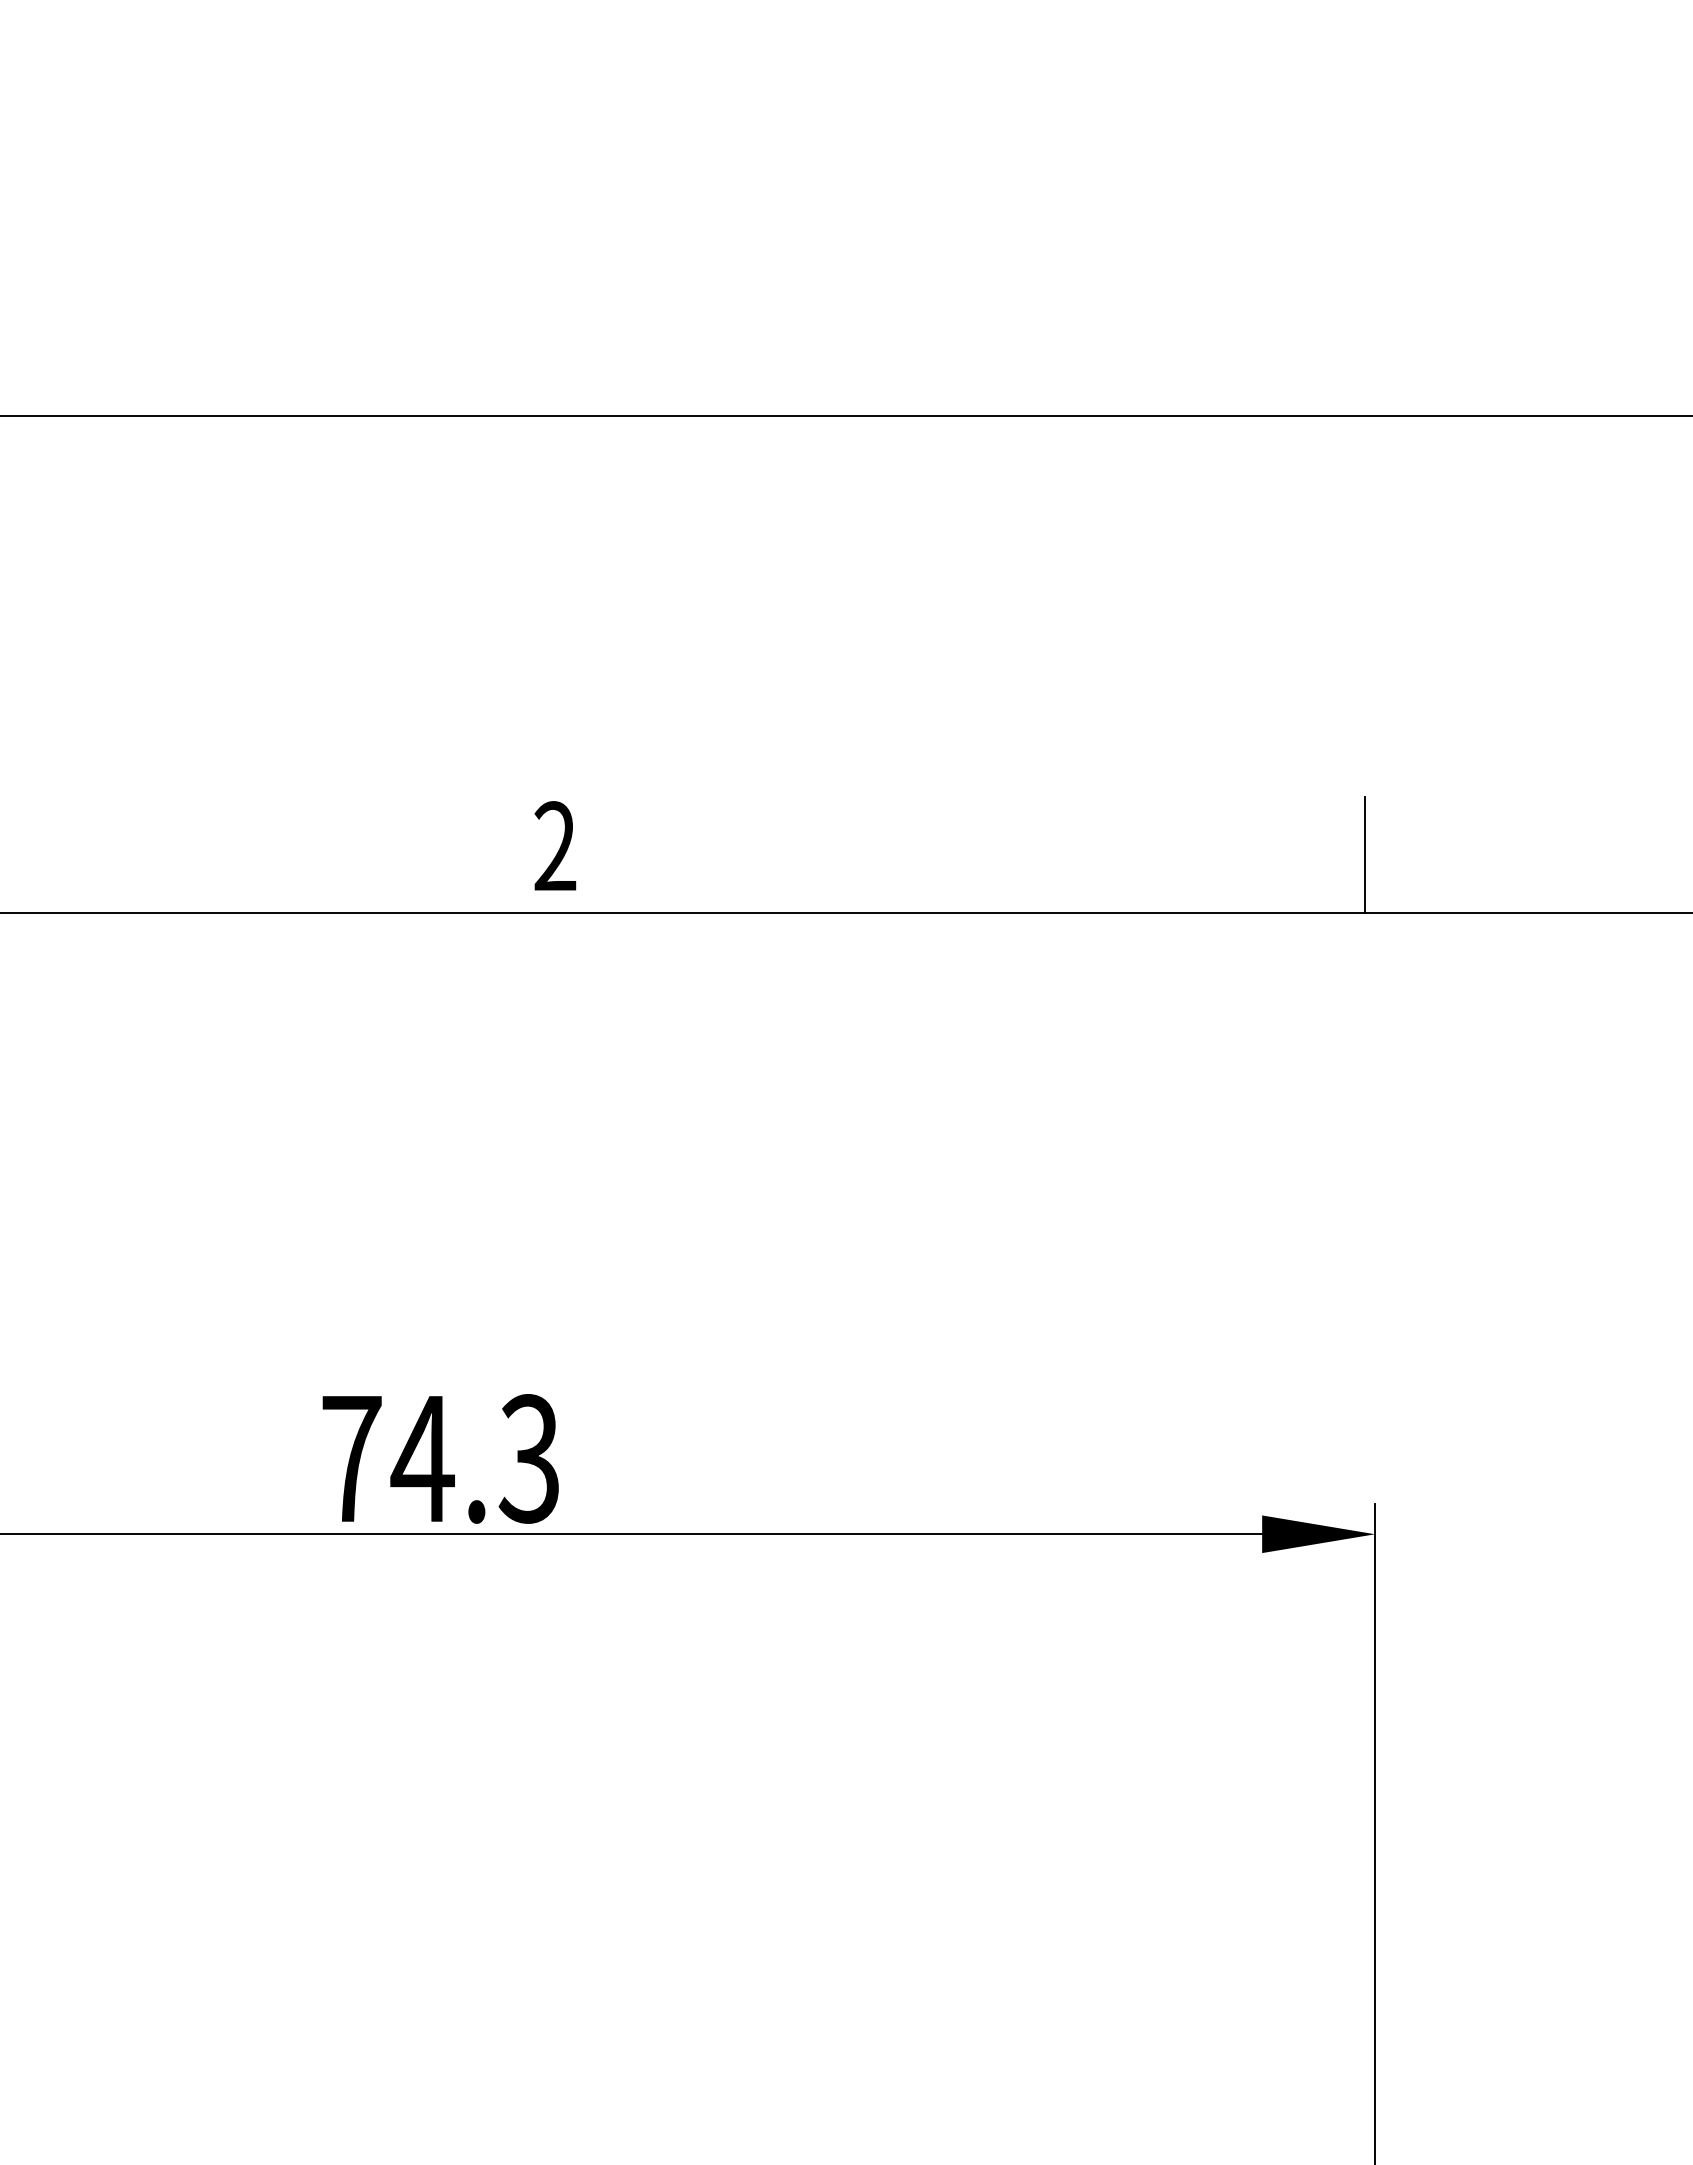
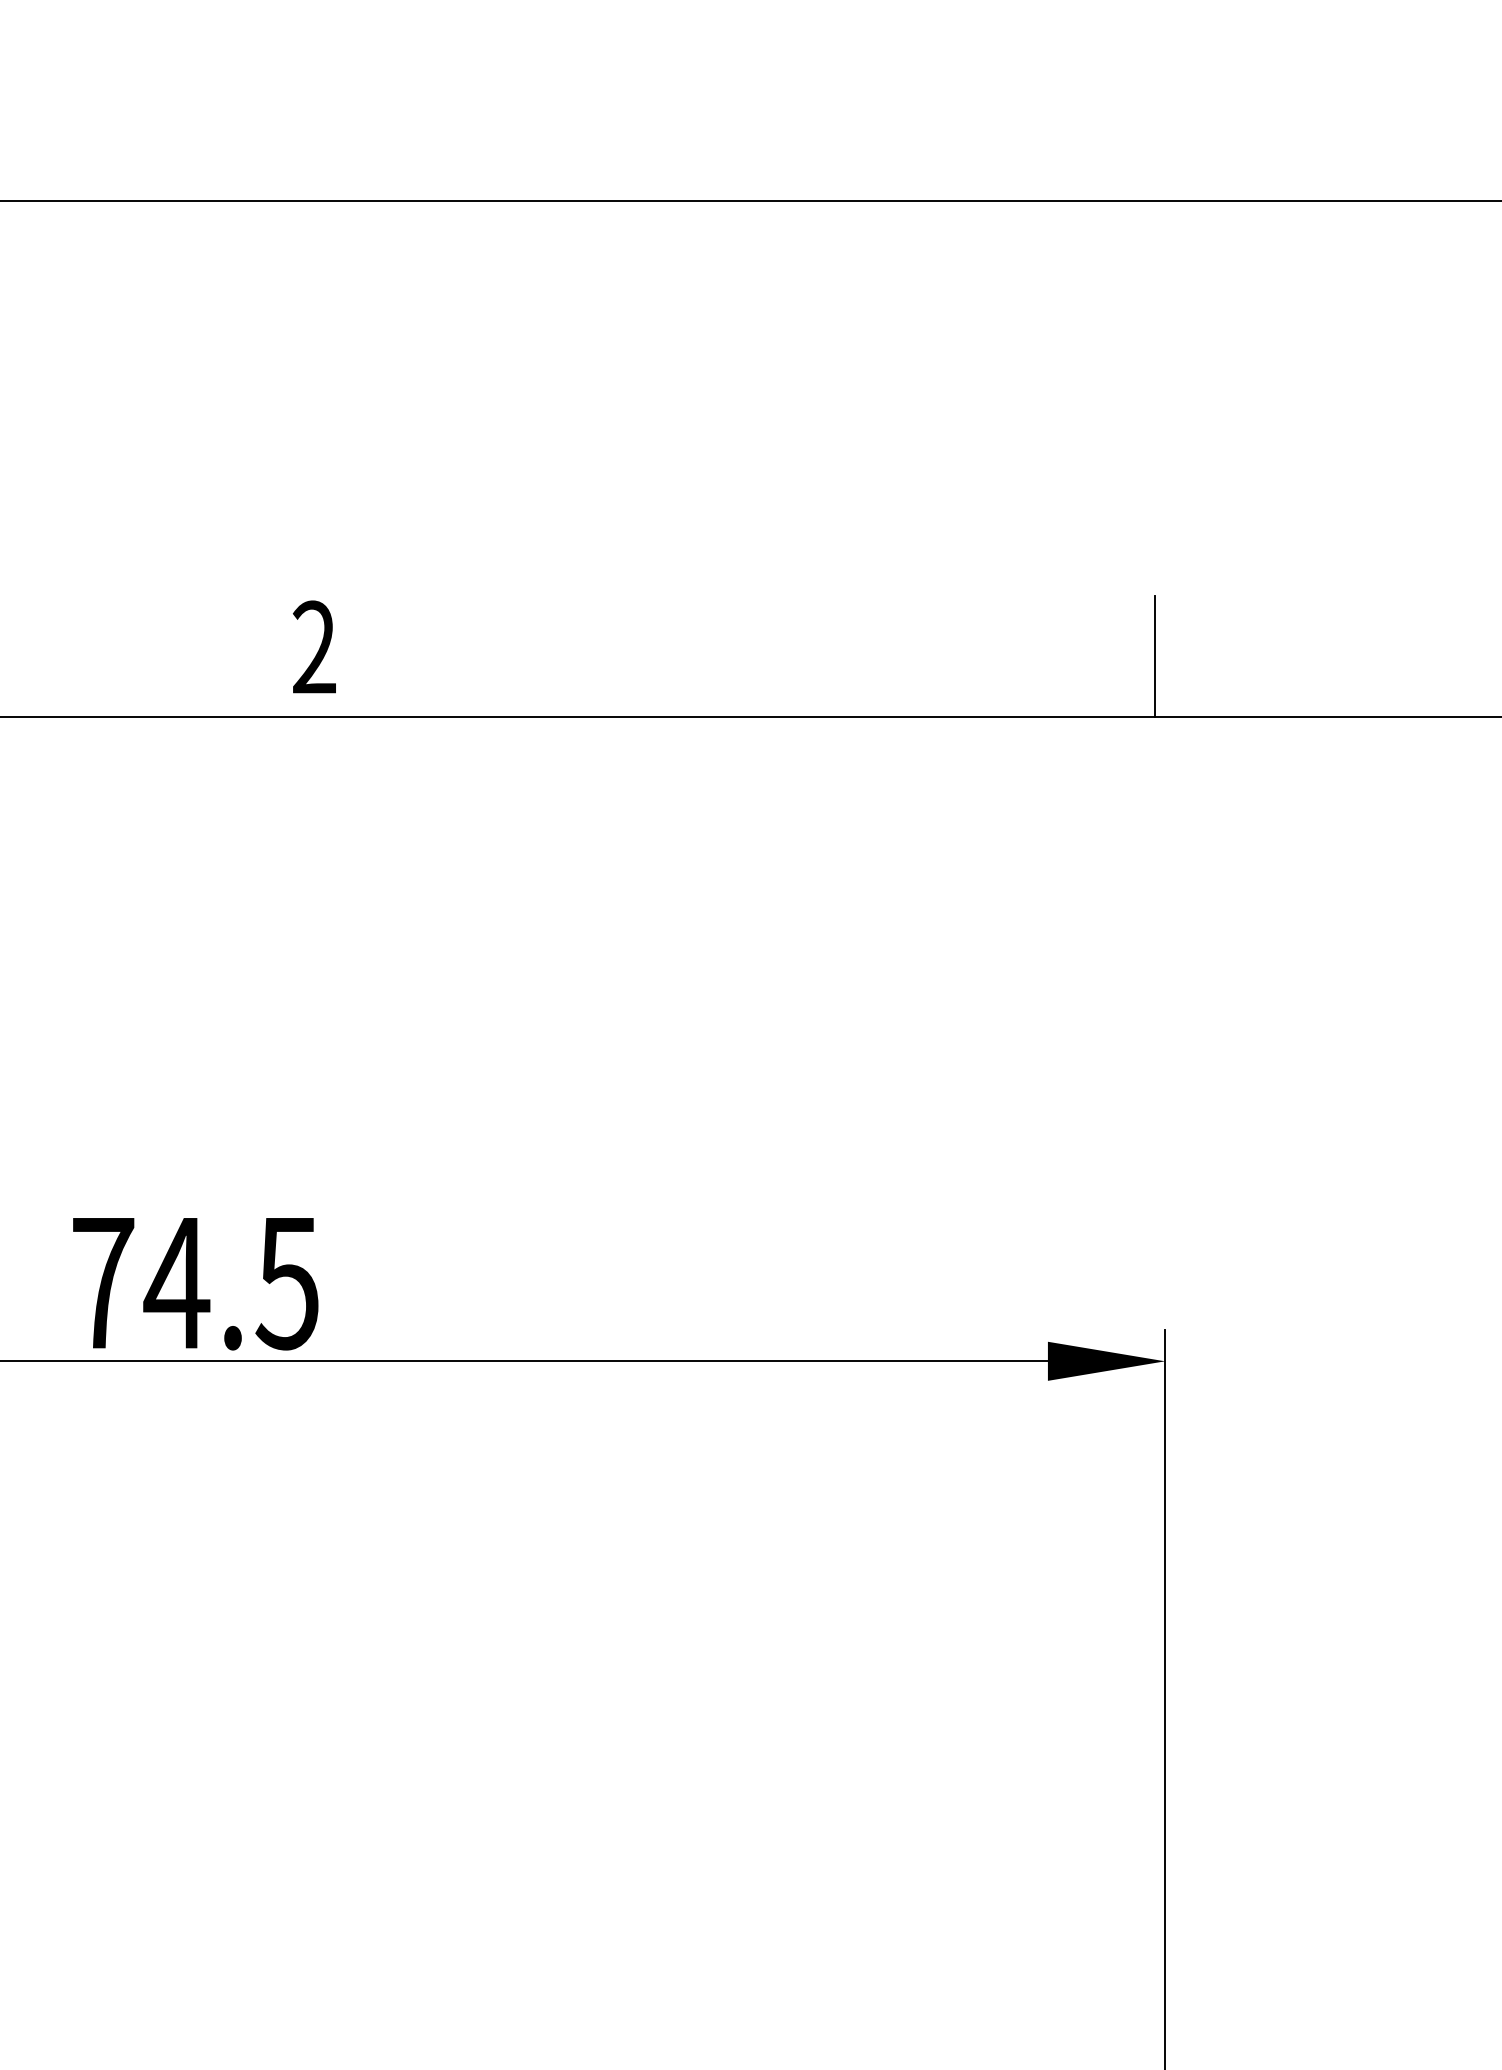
text: (528, 1458) -> (286, 1282), 74.3 -> 74.5

